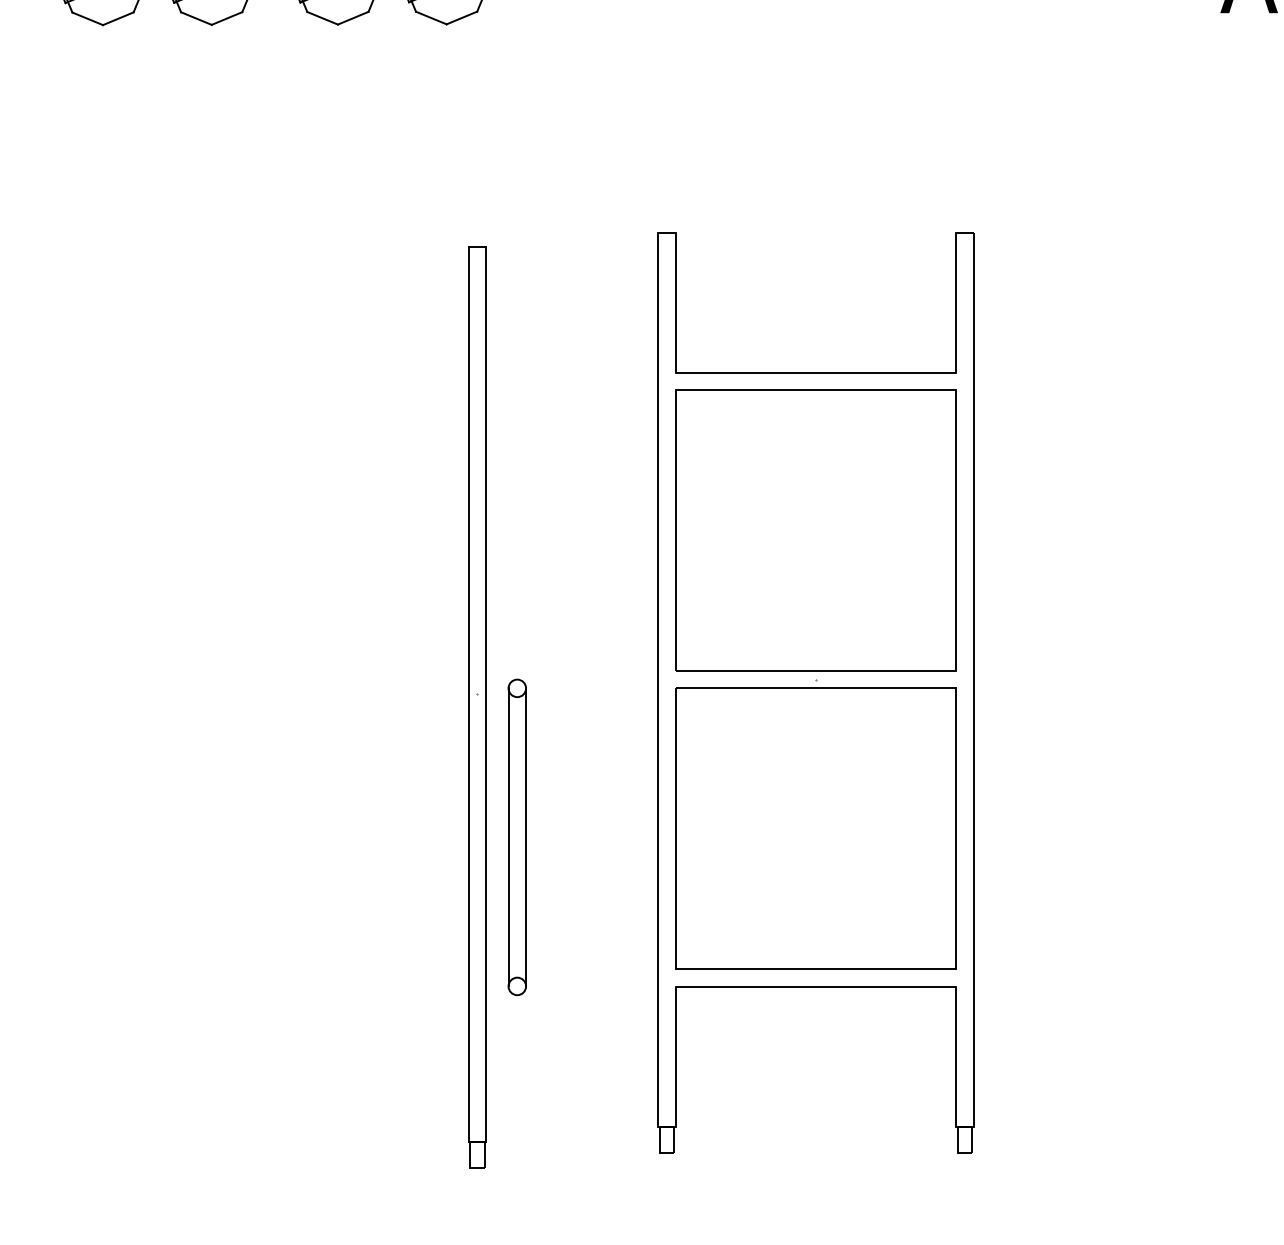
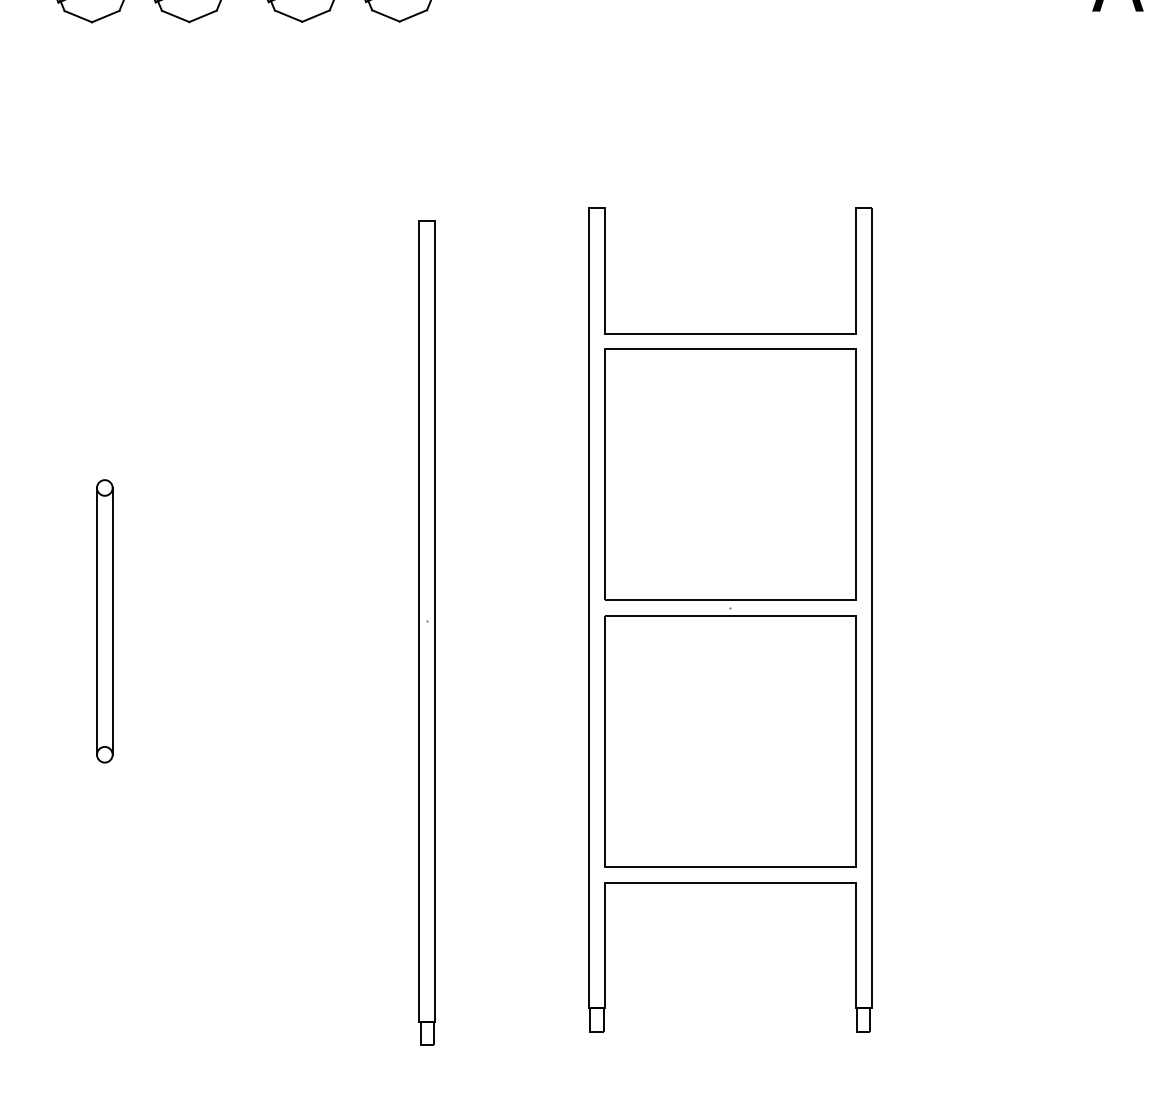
part: (516, 837) -> (104, 621), moved

